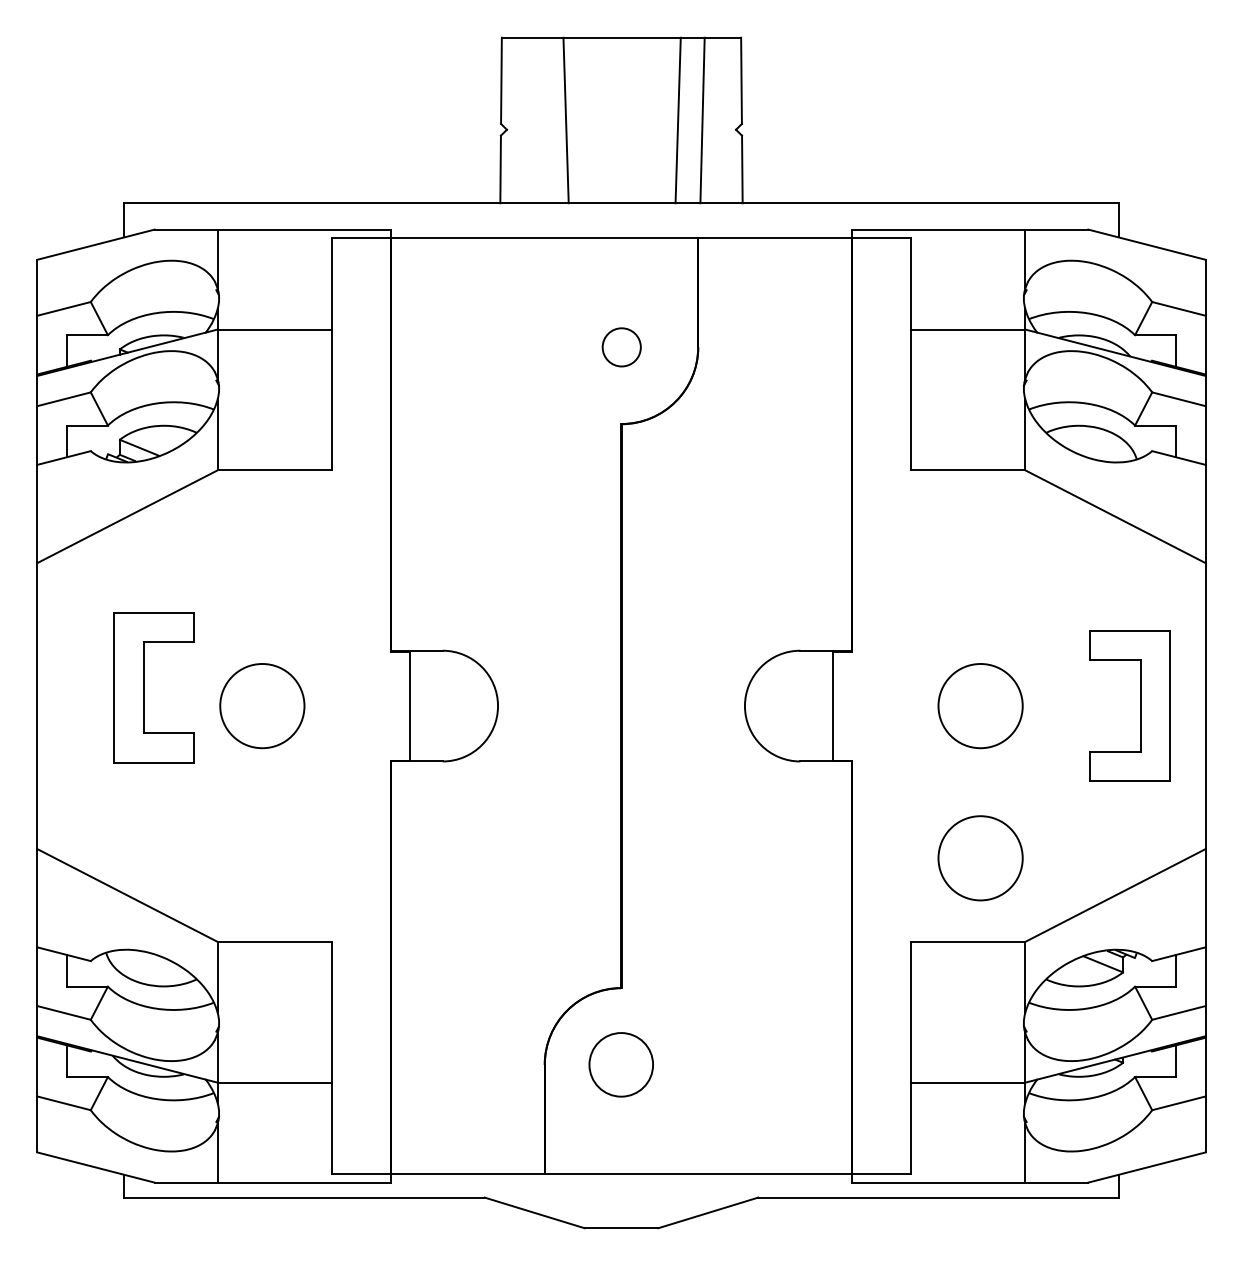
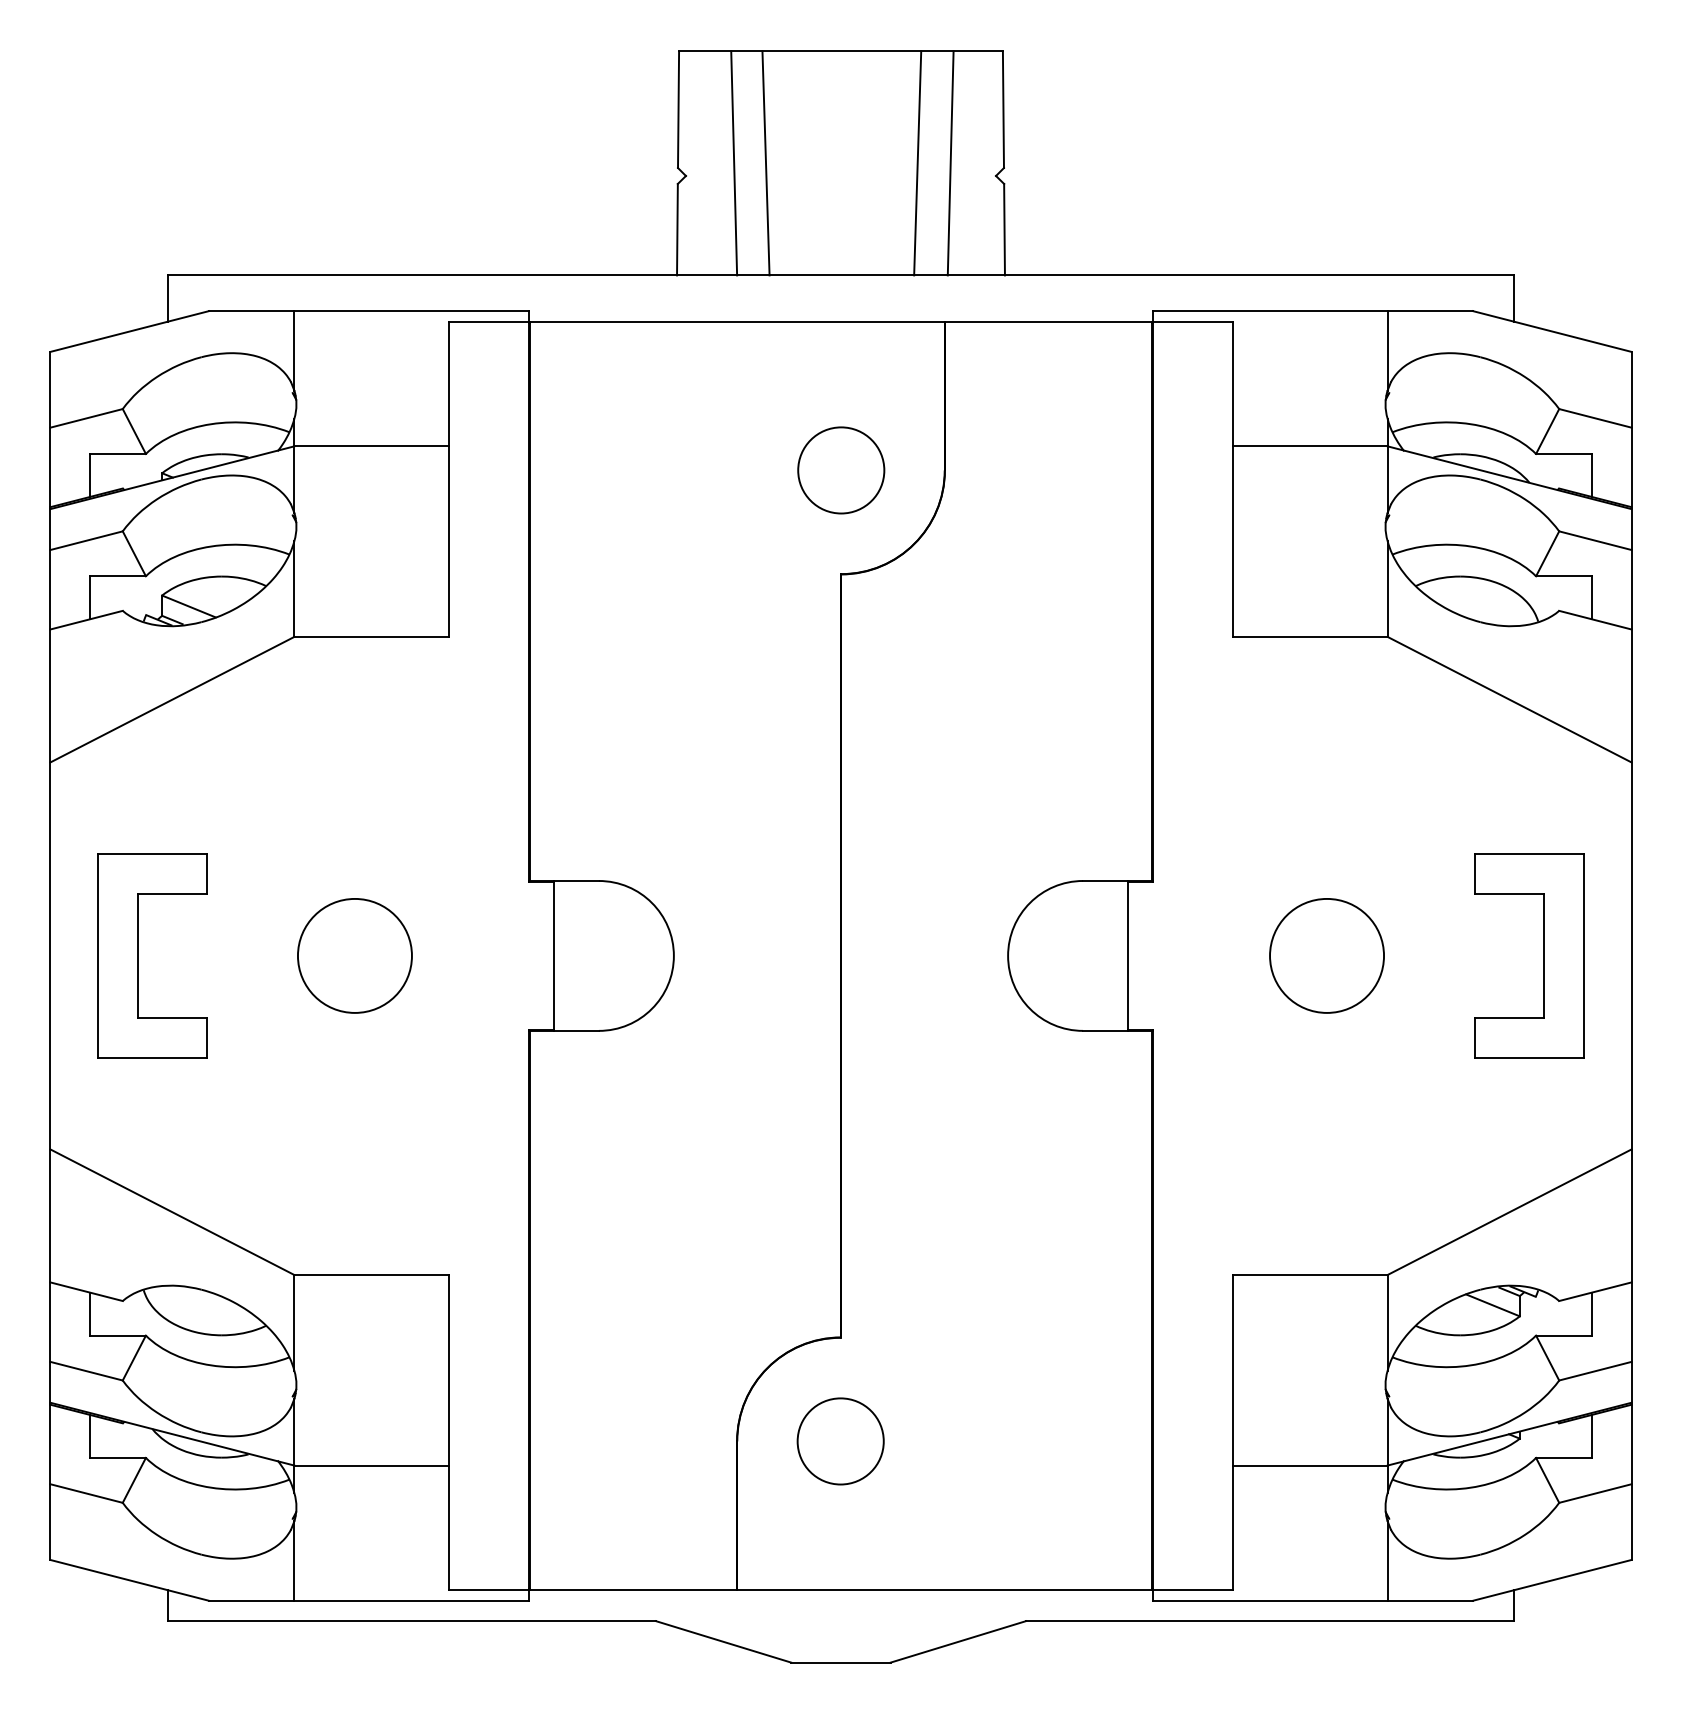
line: (542, 120) -> (734, 163), added
circle: (621, 347) -> (841, 470), size x1.67
part: (143, 687) -> (138, 955), moved
circle: (980, 857) -> (1326, 1161), removed

